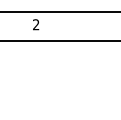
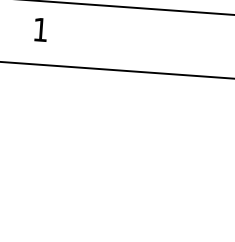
text: (36, 24) -> (41, 29), 2 -> 1

